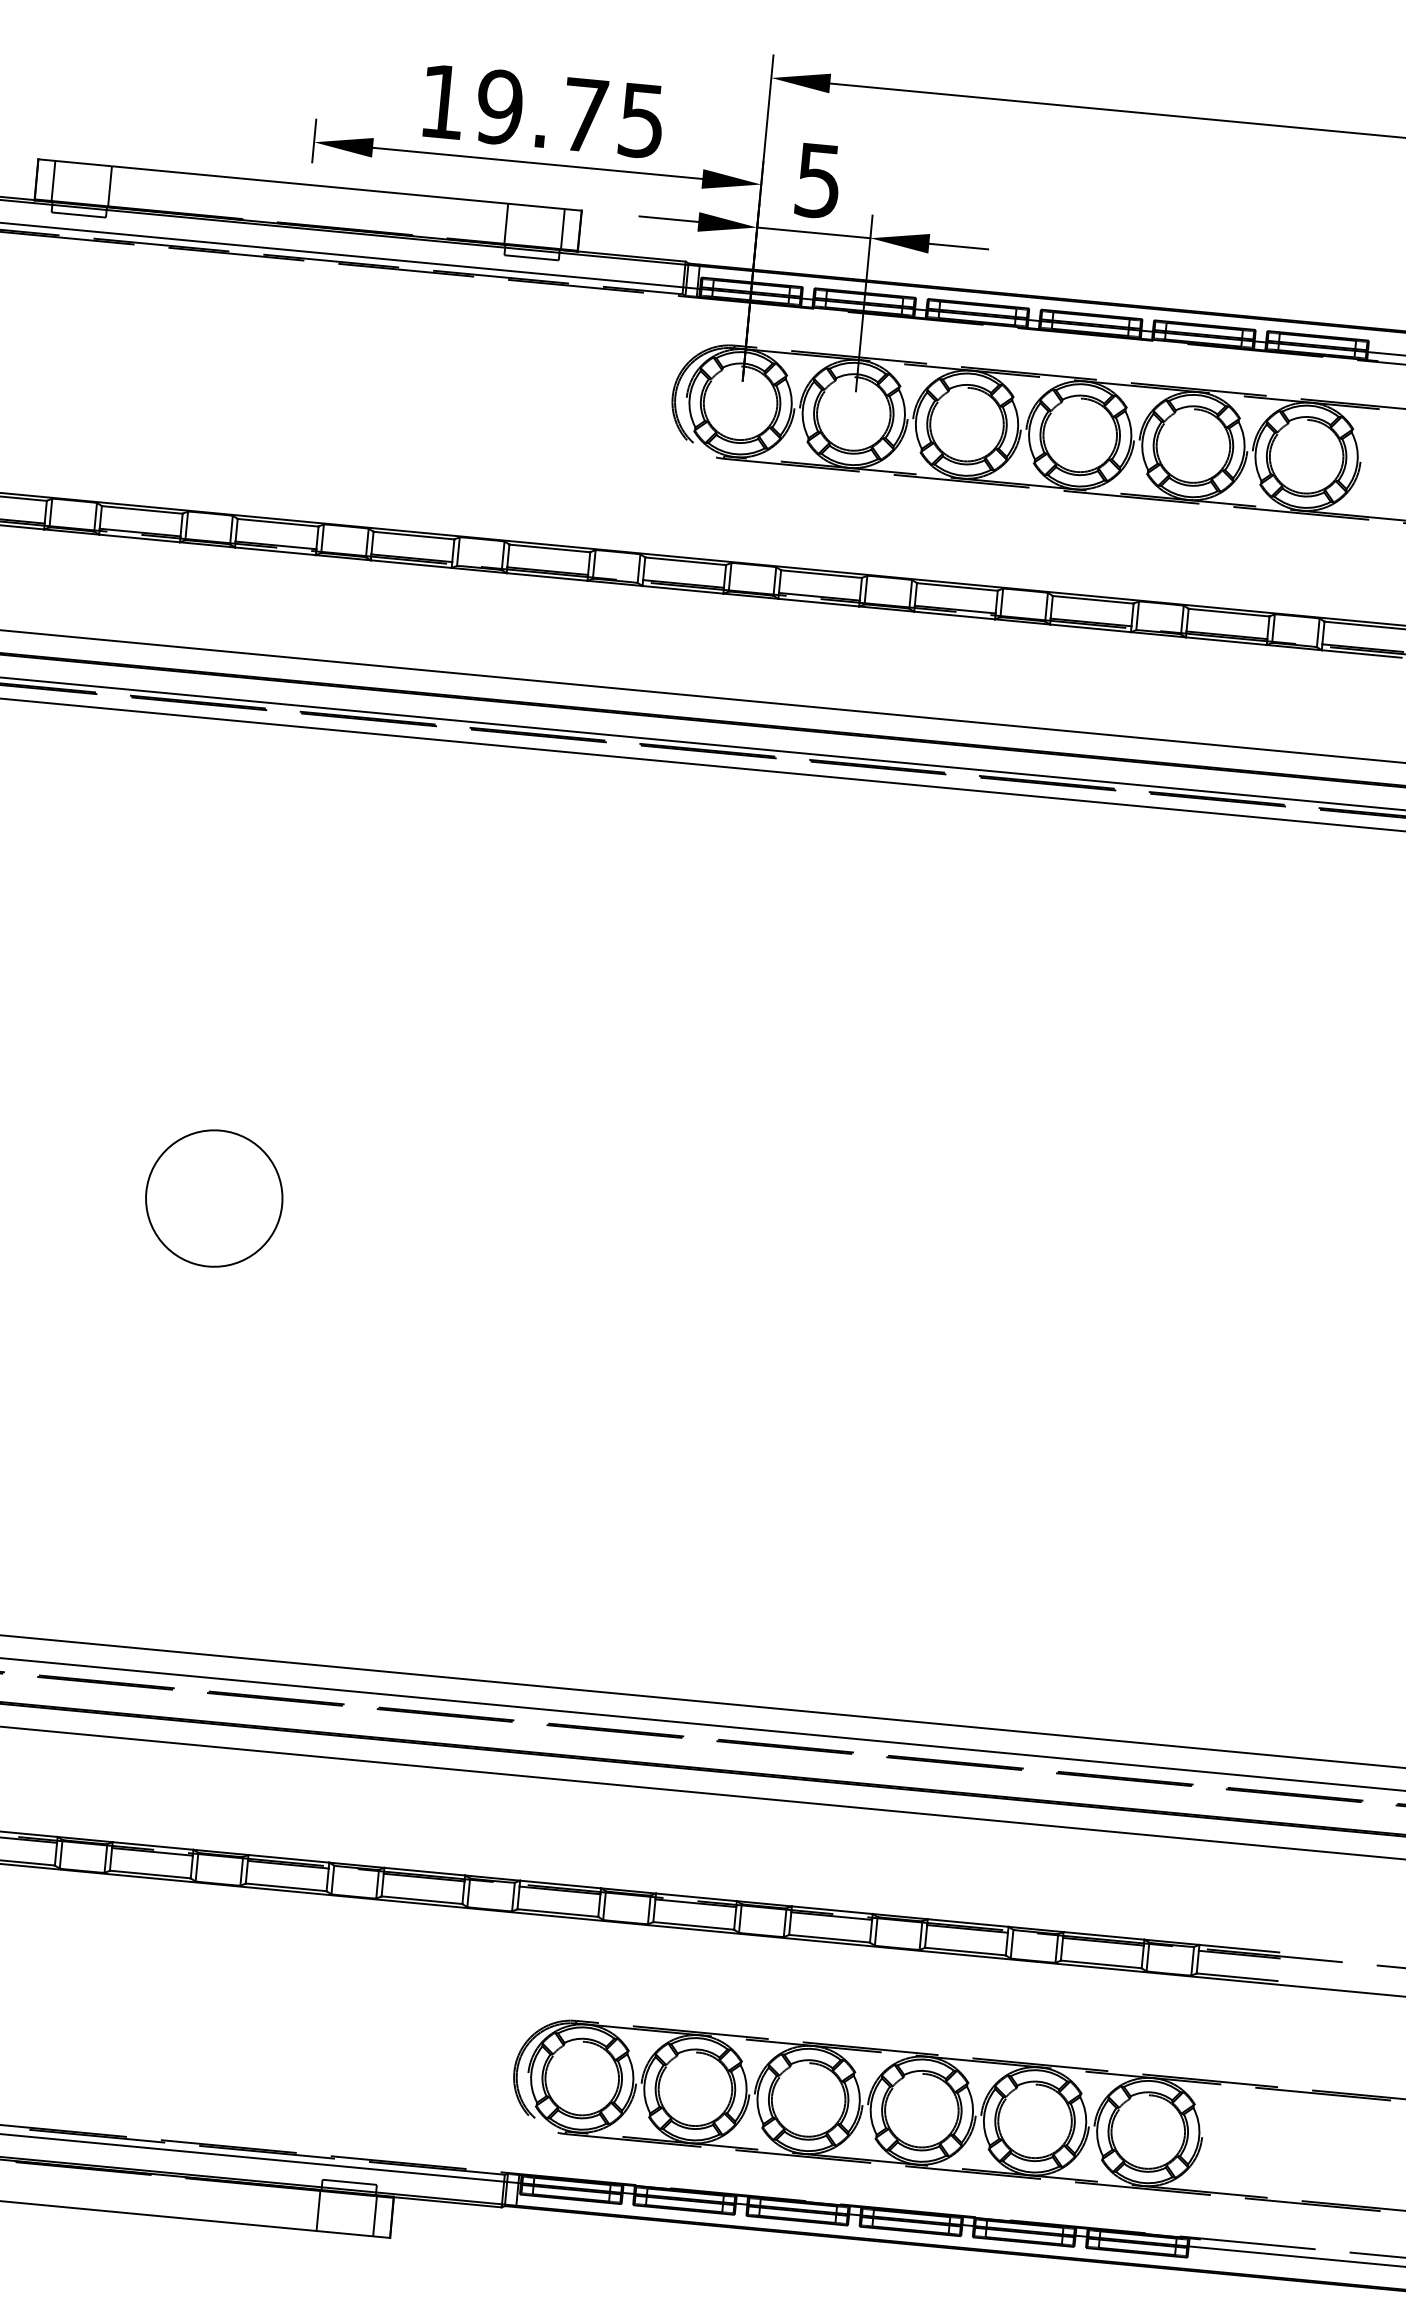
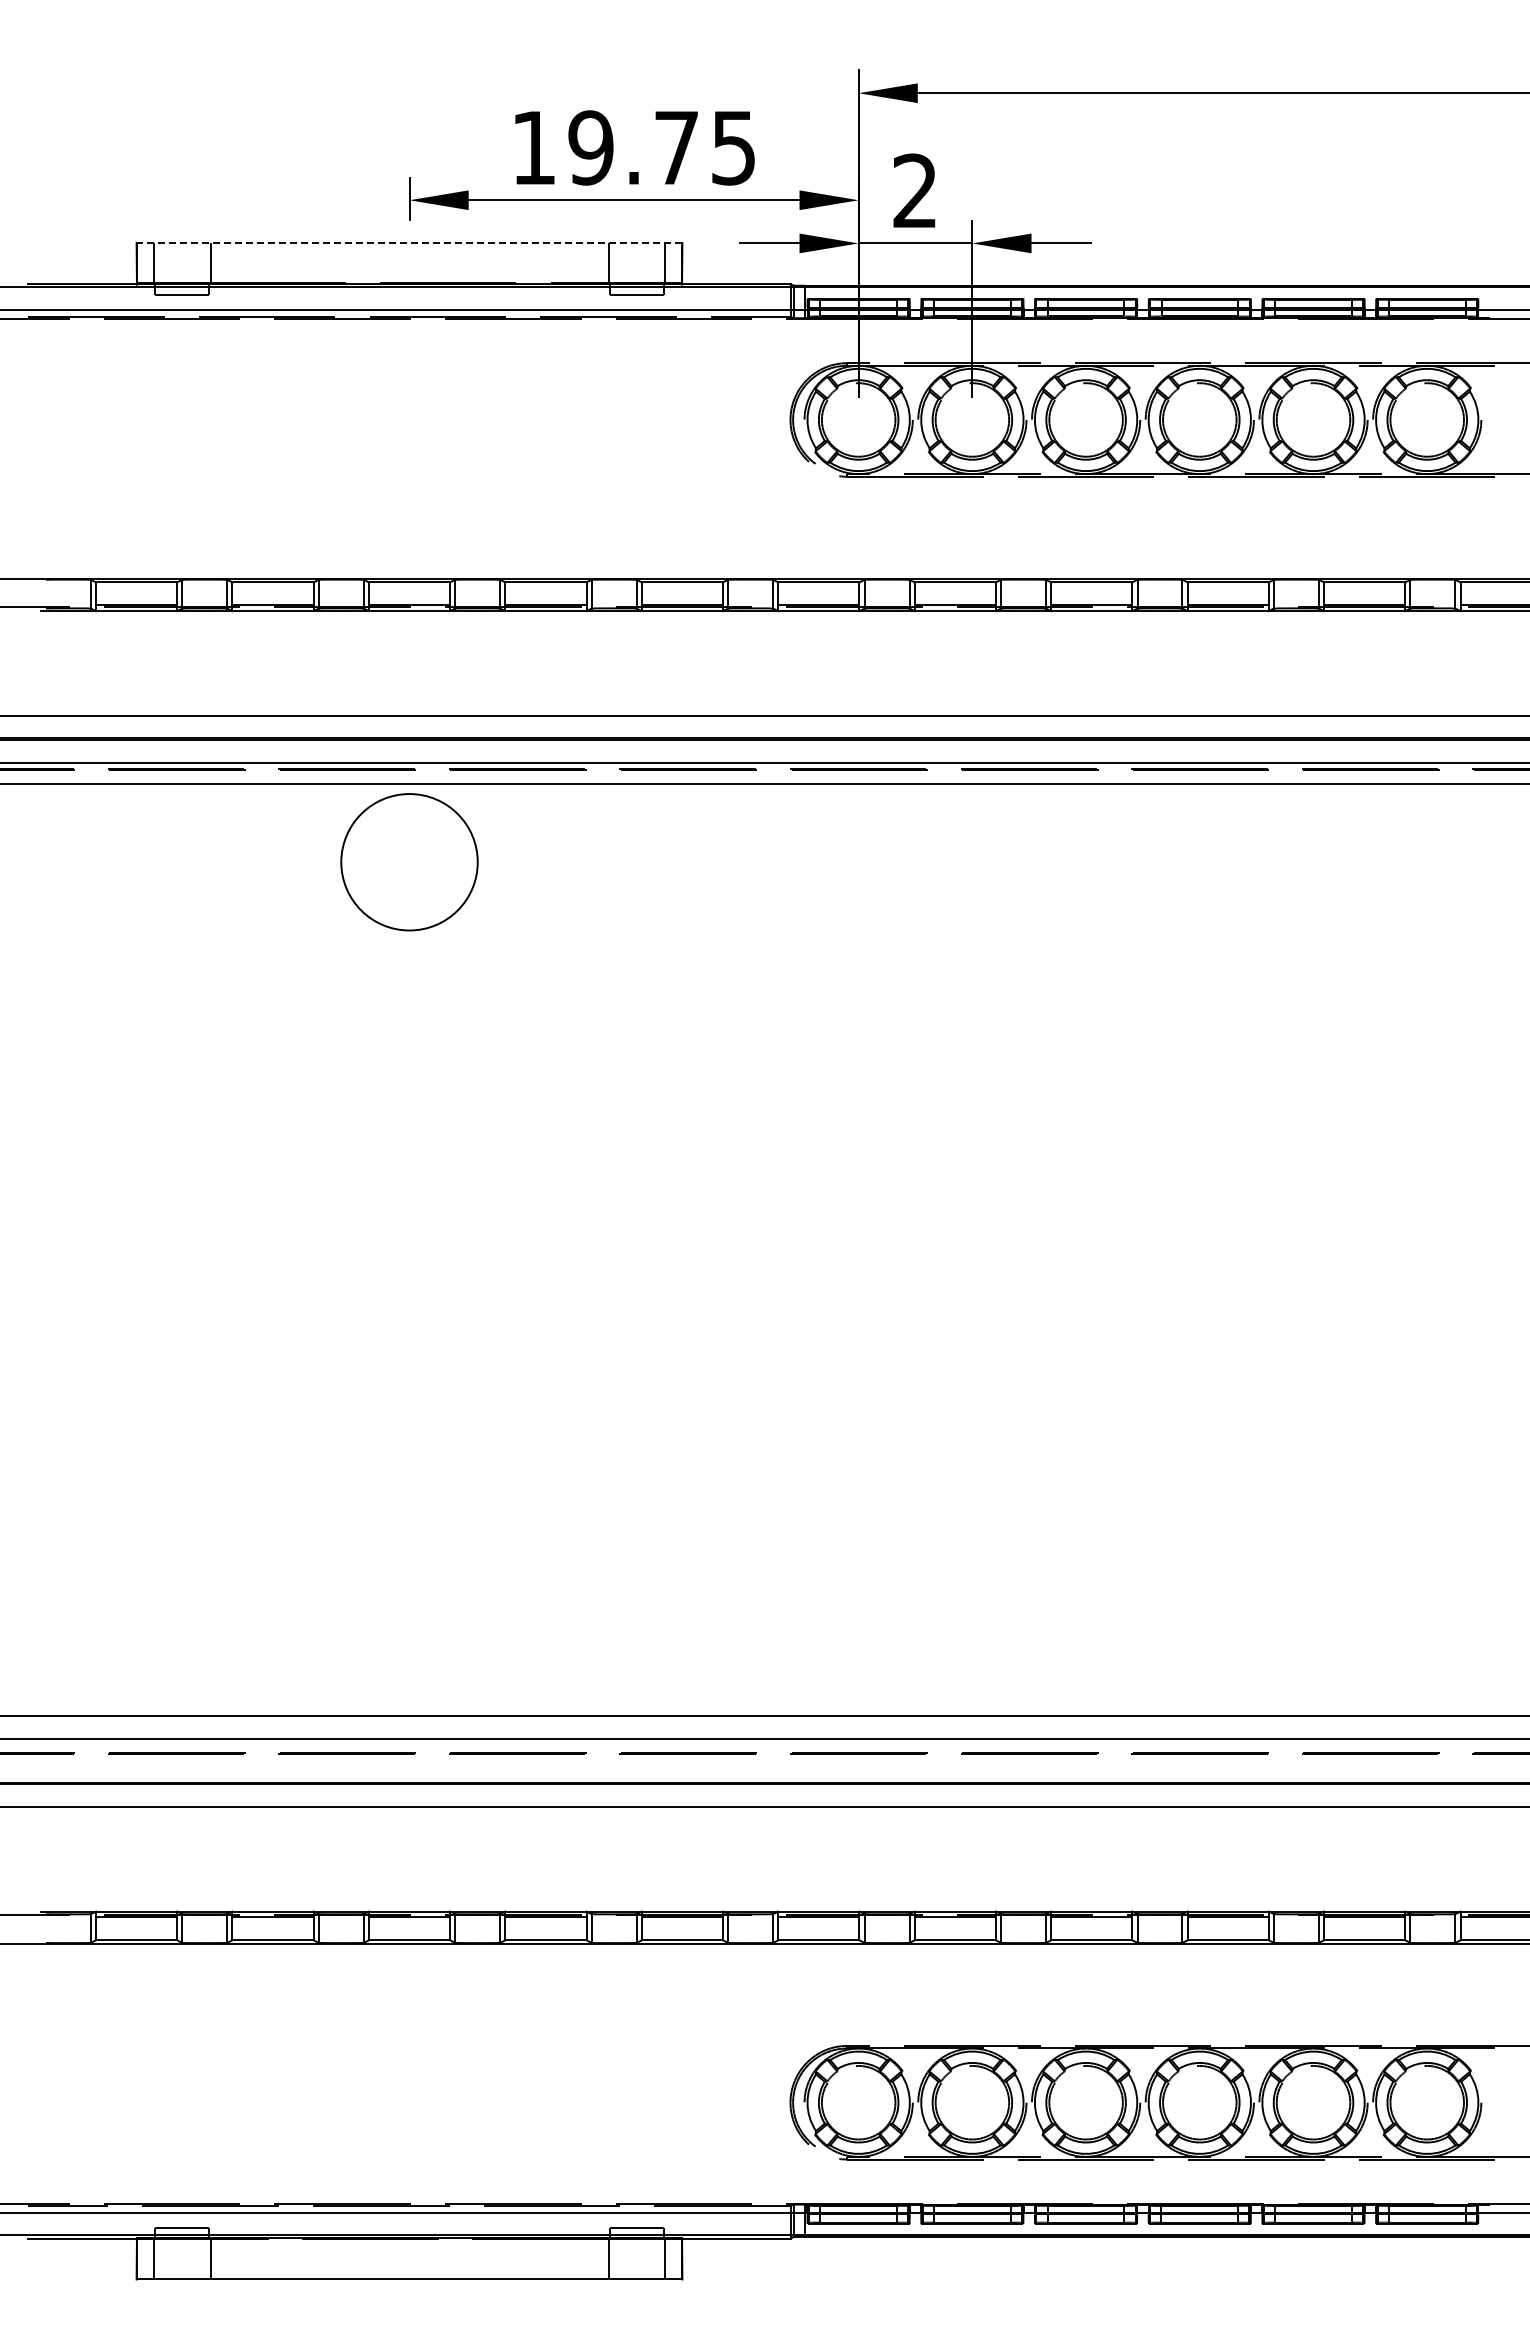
text: (817, 180) -> (914, 190), 5 -> 2
line: (310, 185) -> (409, 243), solid -> dashed
circle: (214, 1198) -> (409, 862), moved

